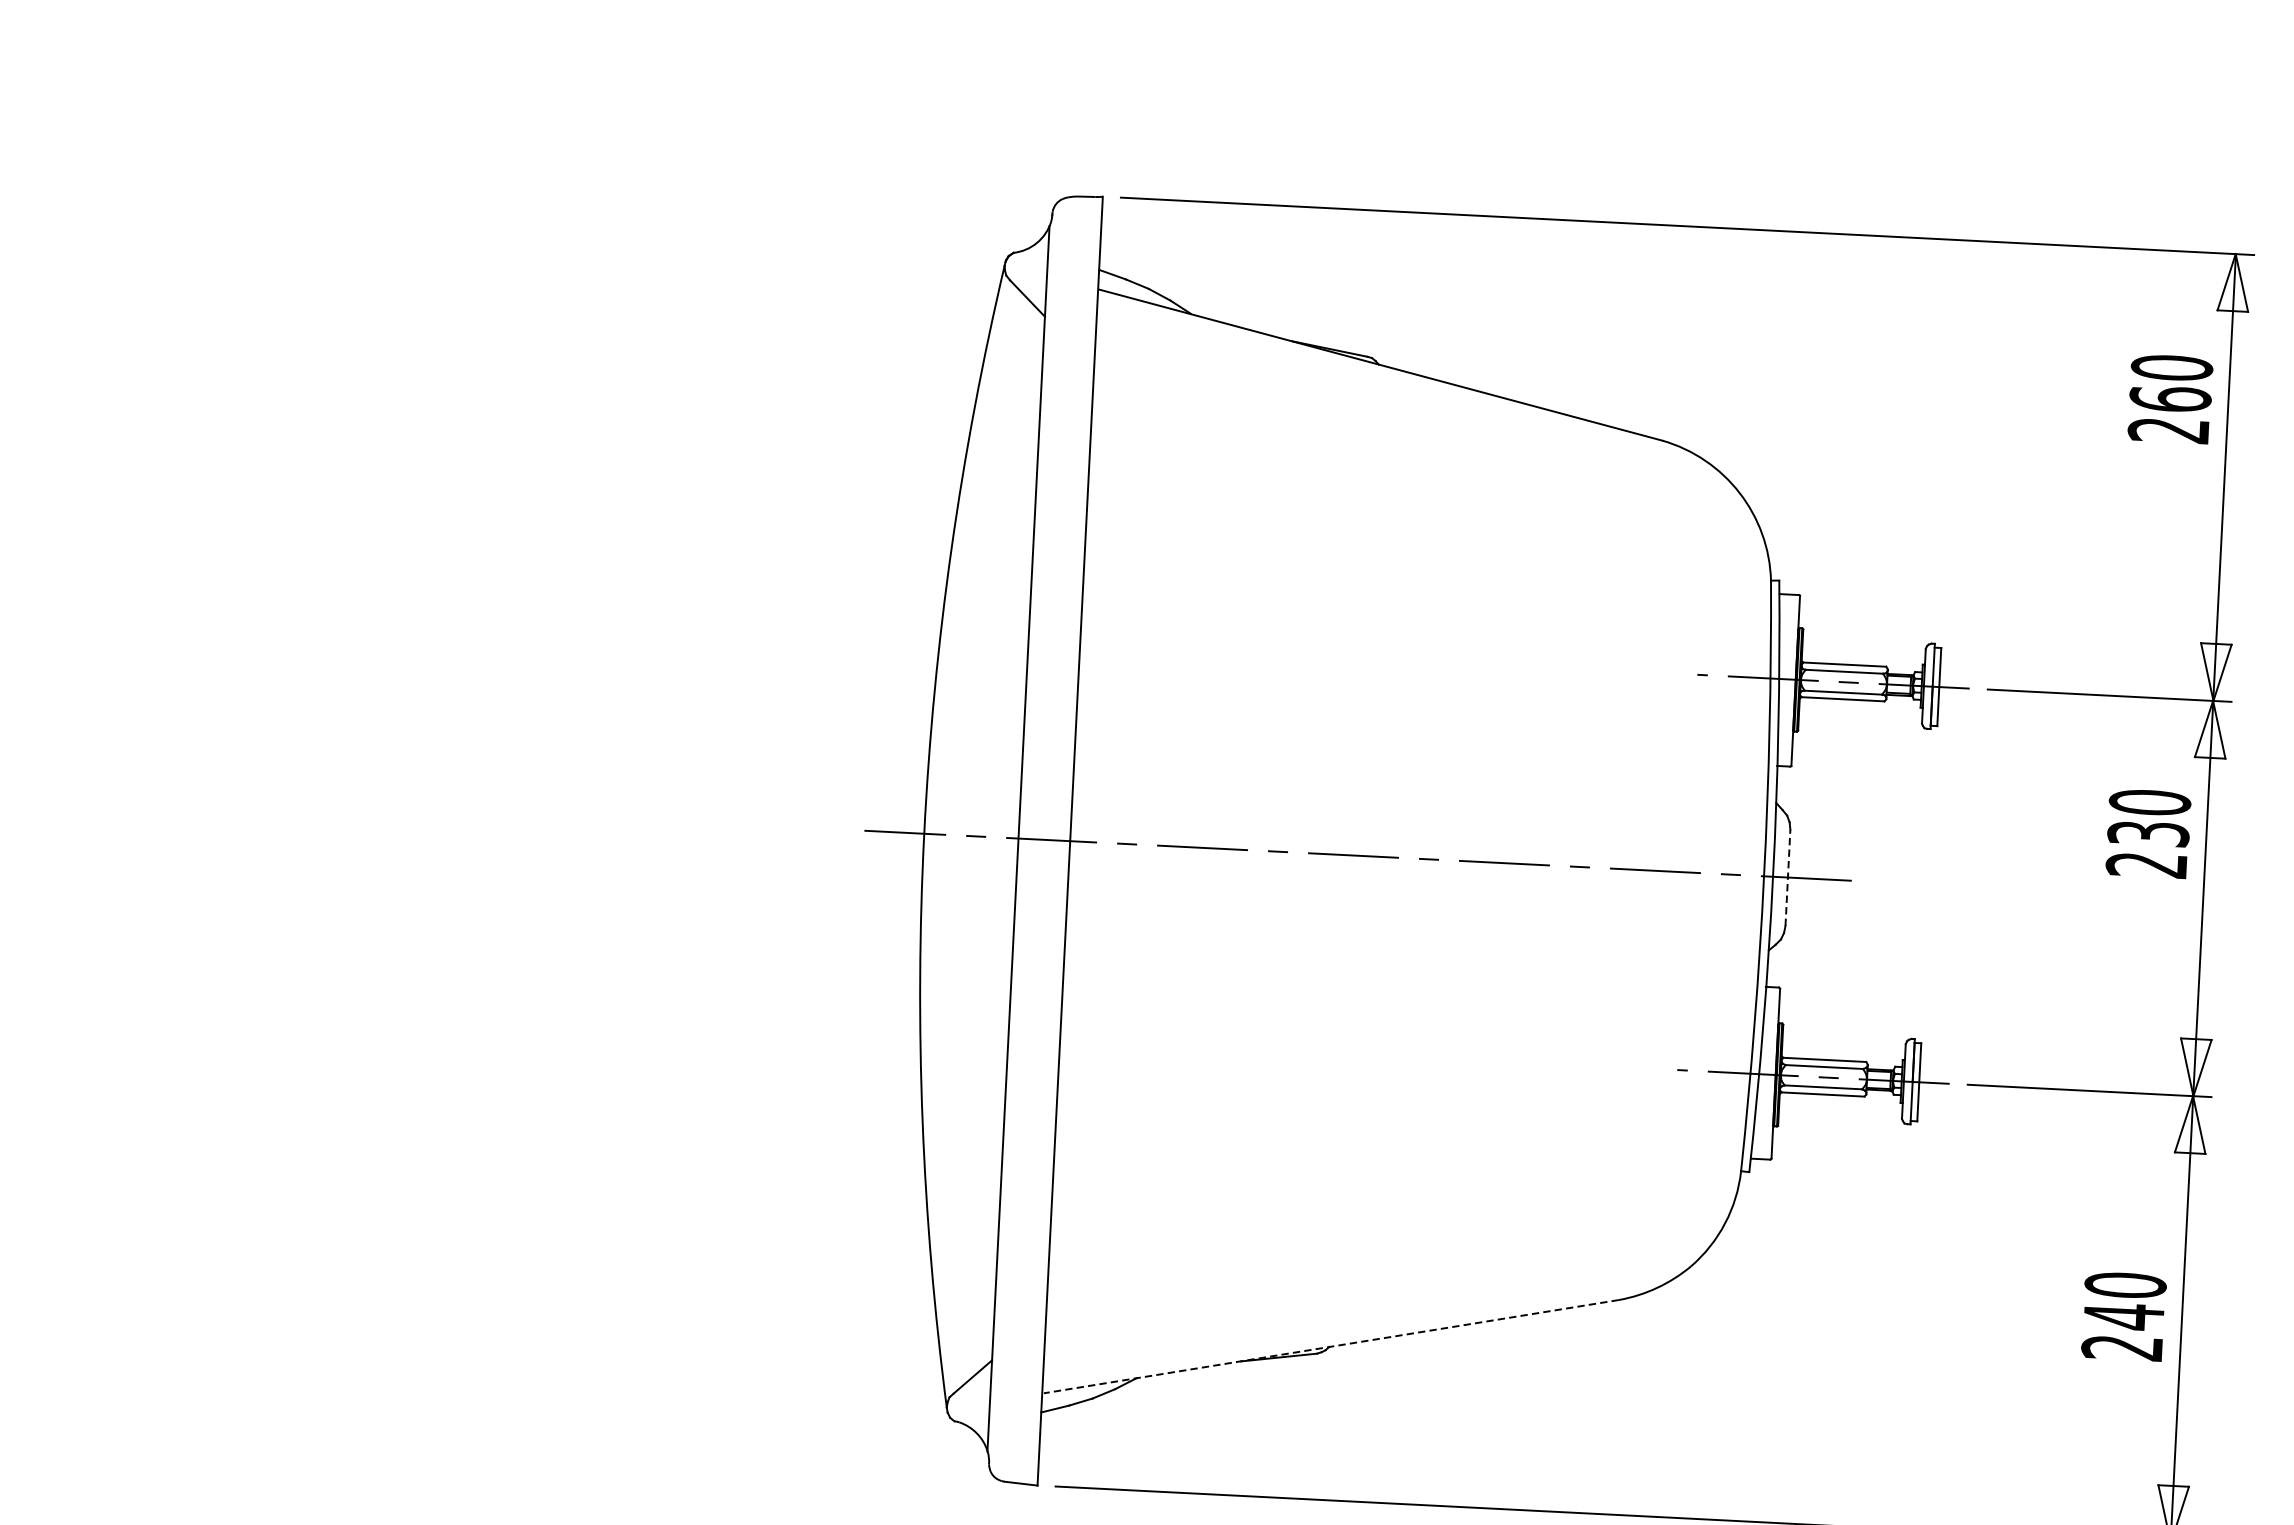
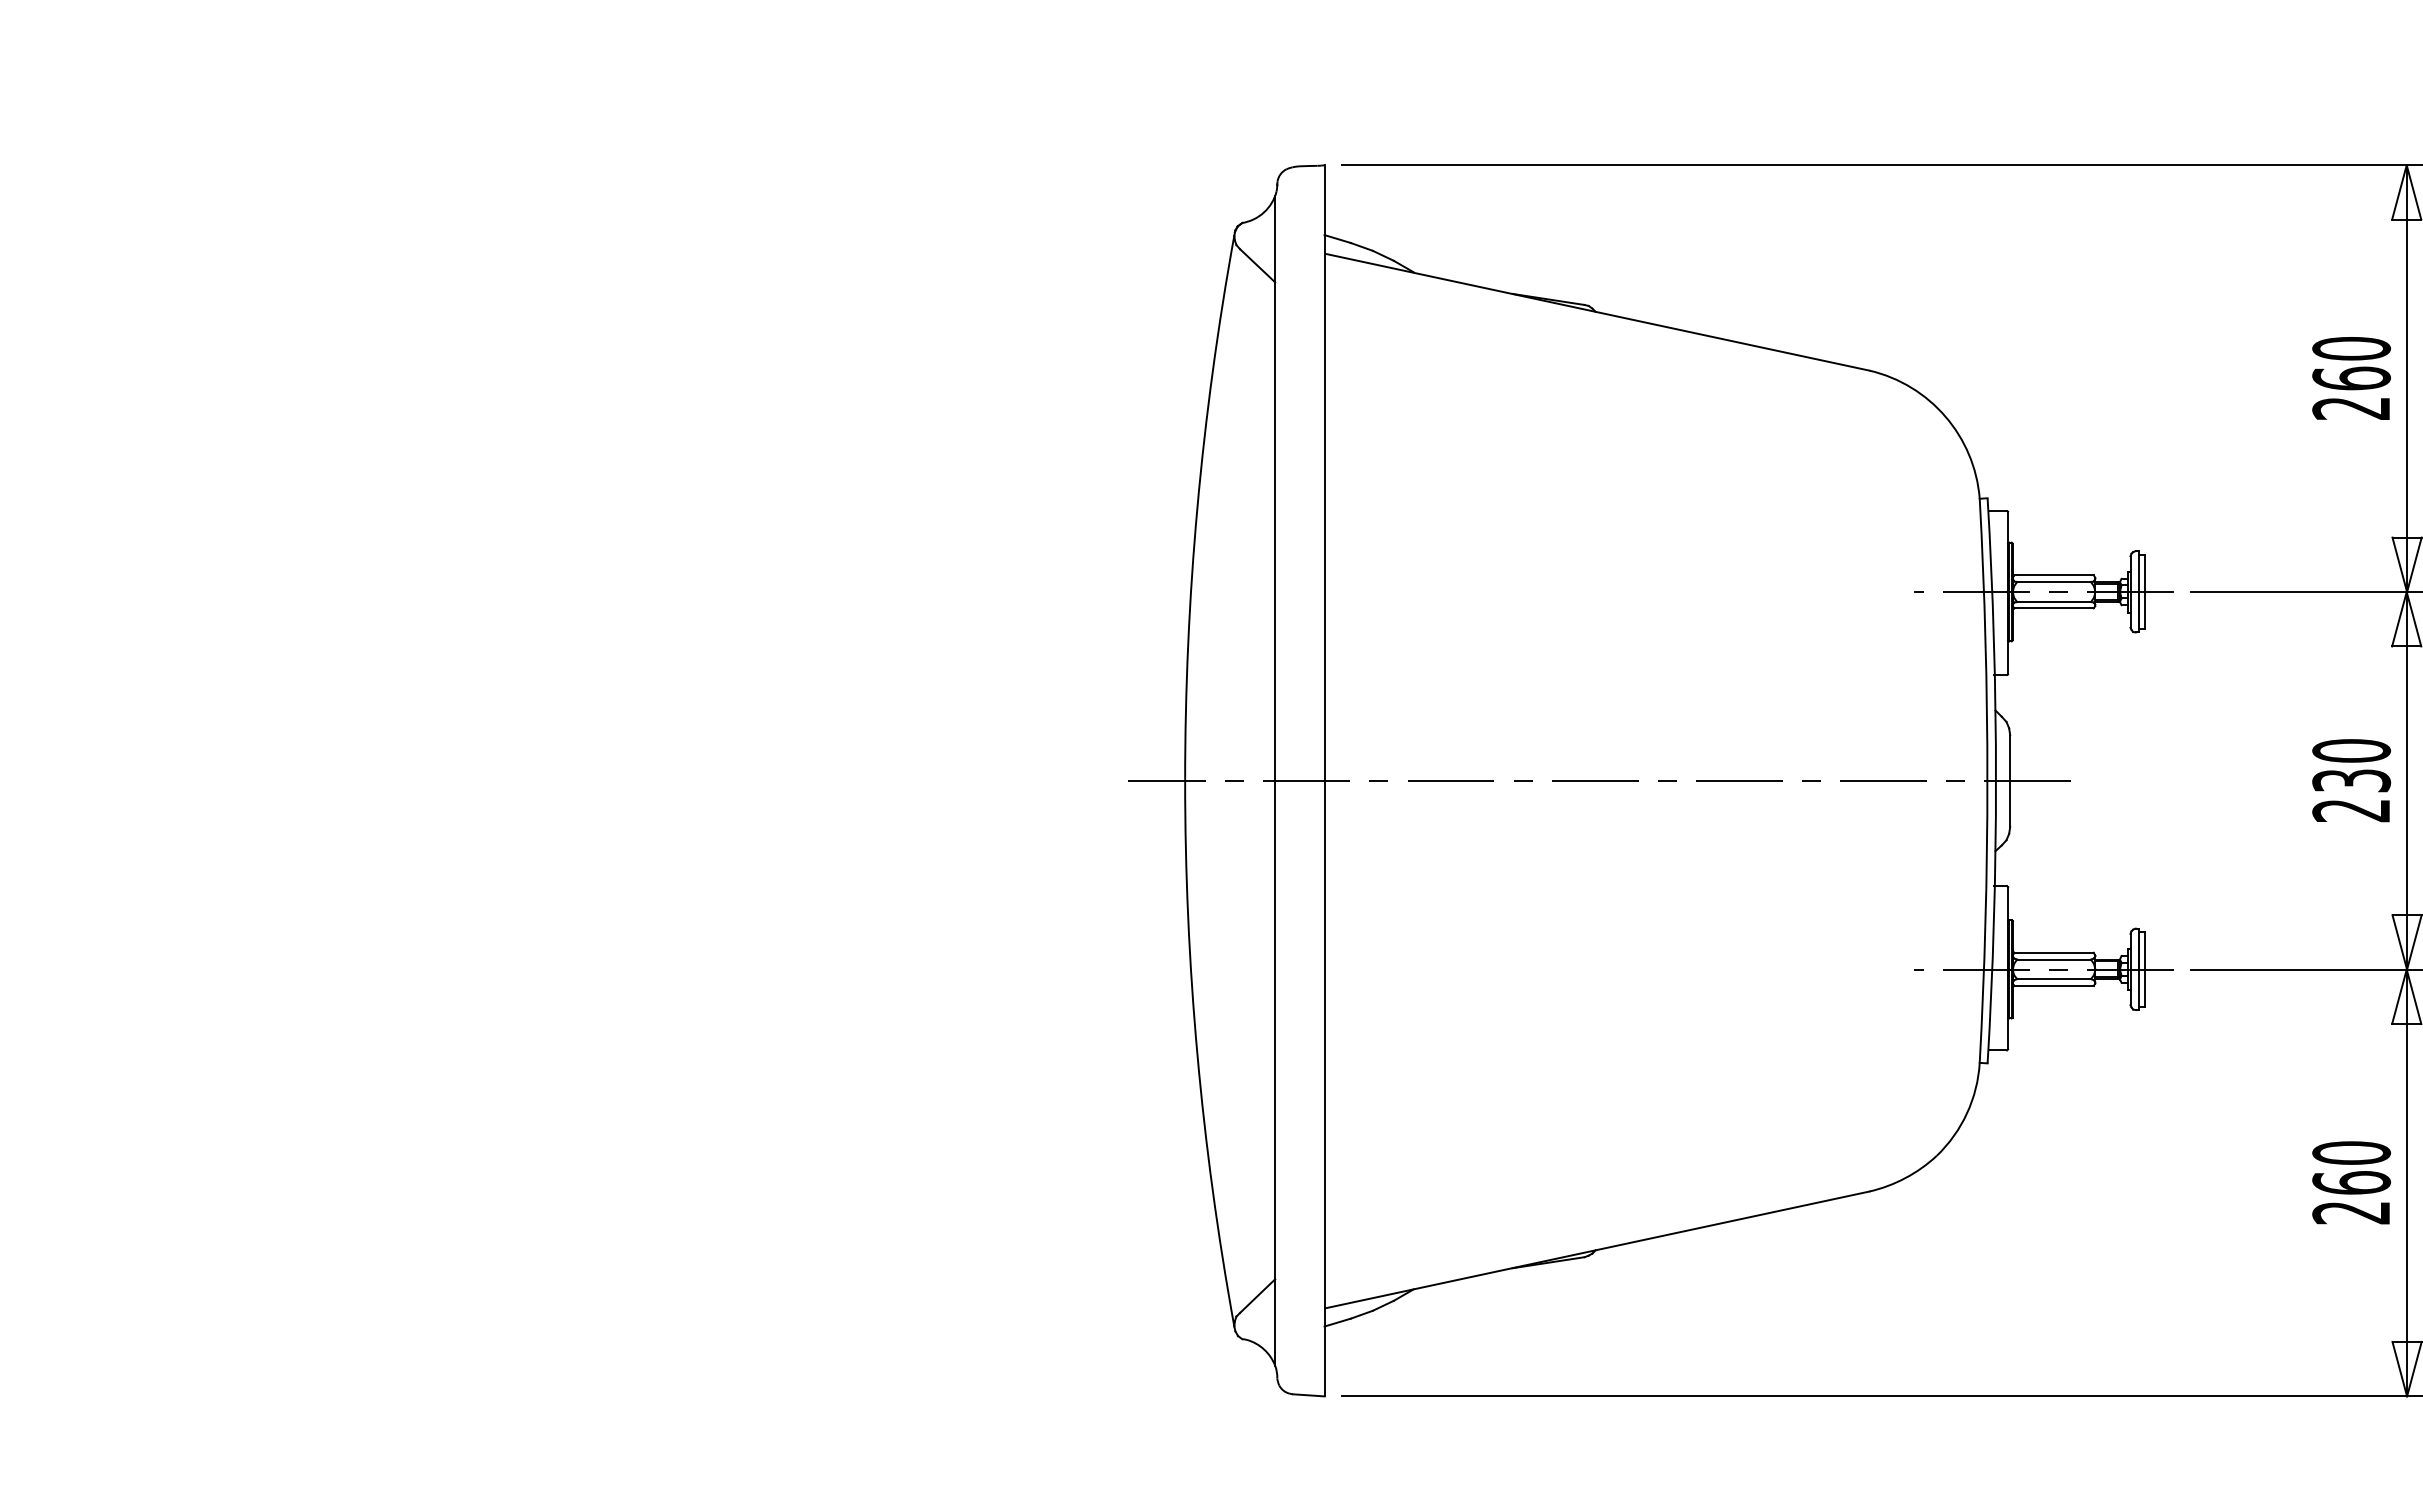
text: (2170, 399) -> (2351, 378), moved
text: (2148, 833) -> (2351, 780), moved
line: (1788, 878) -> (2010, 781), dashed -> solid
text: (2123, 1316) -> (2351, 1182), 240 -> 260
line: (1331, 1346) -> (1597, 1249), dashed -> solid

